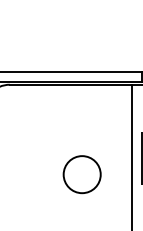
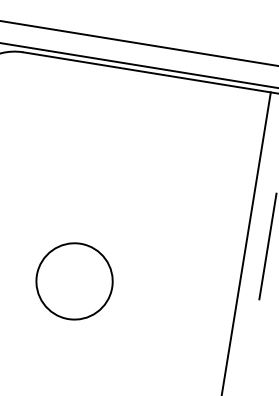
circle: (81, 174) -> (73, 280), moved

